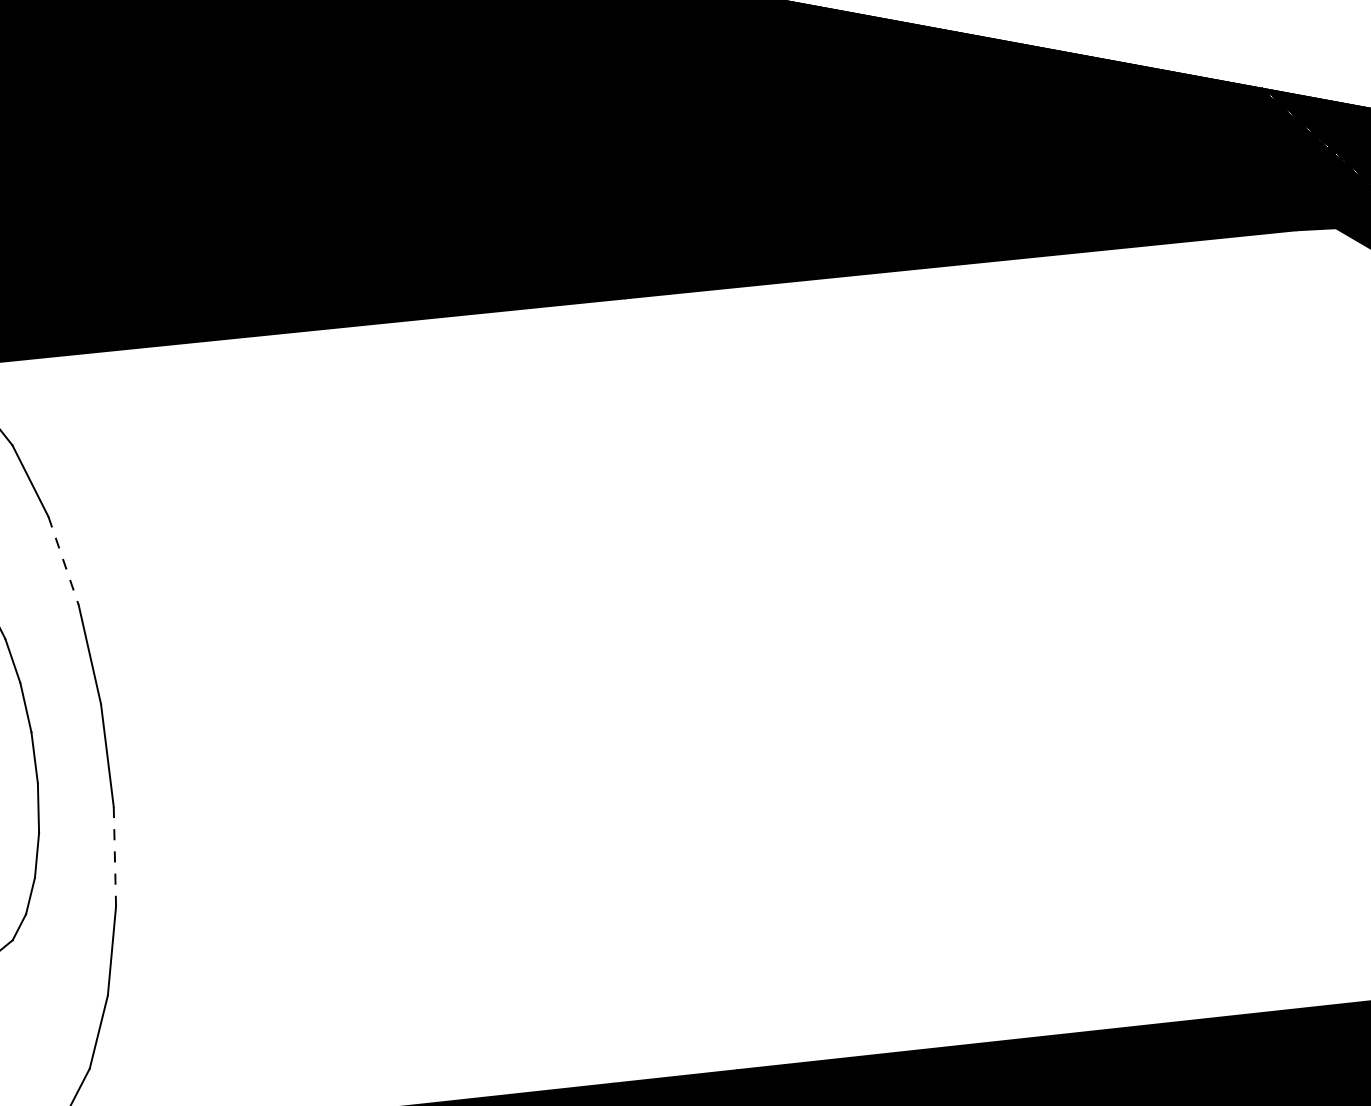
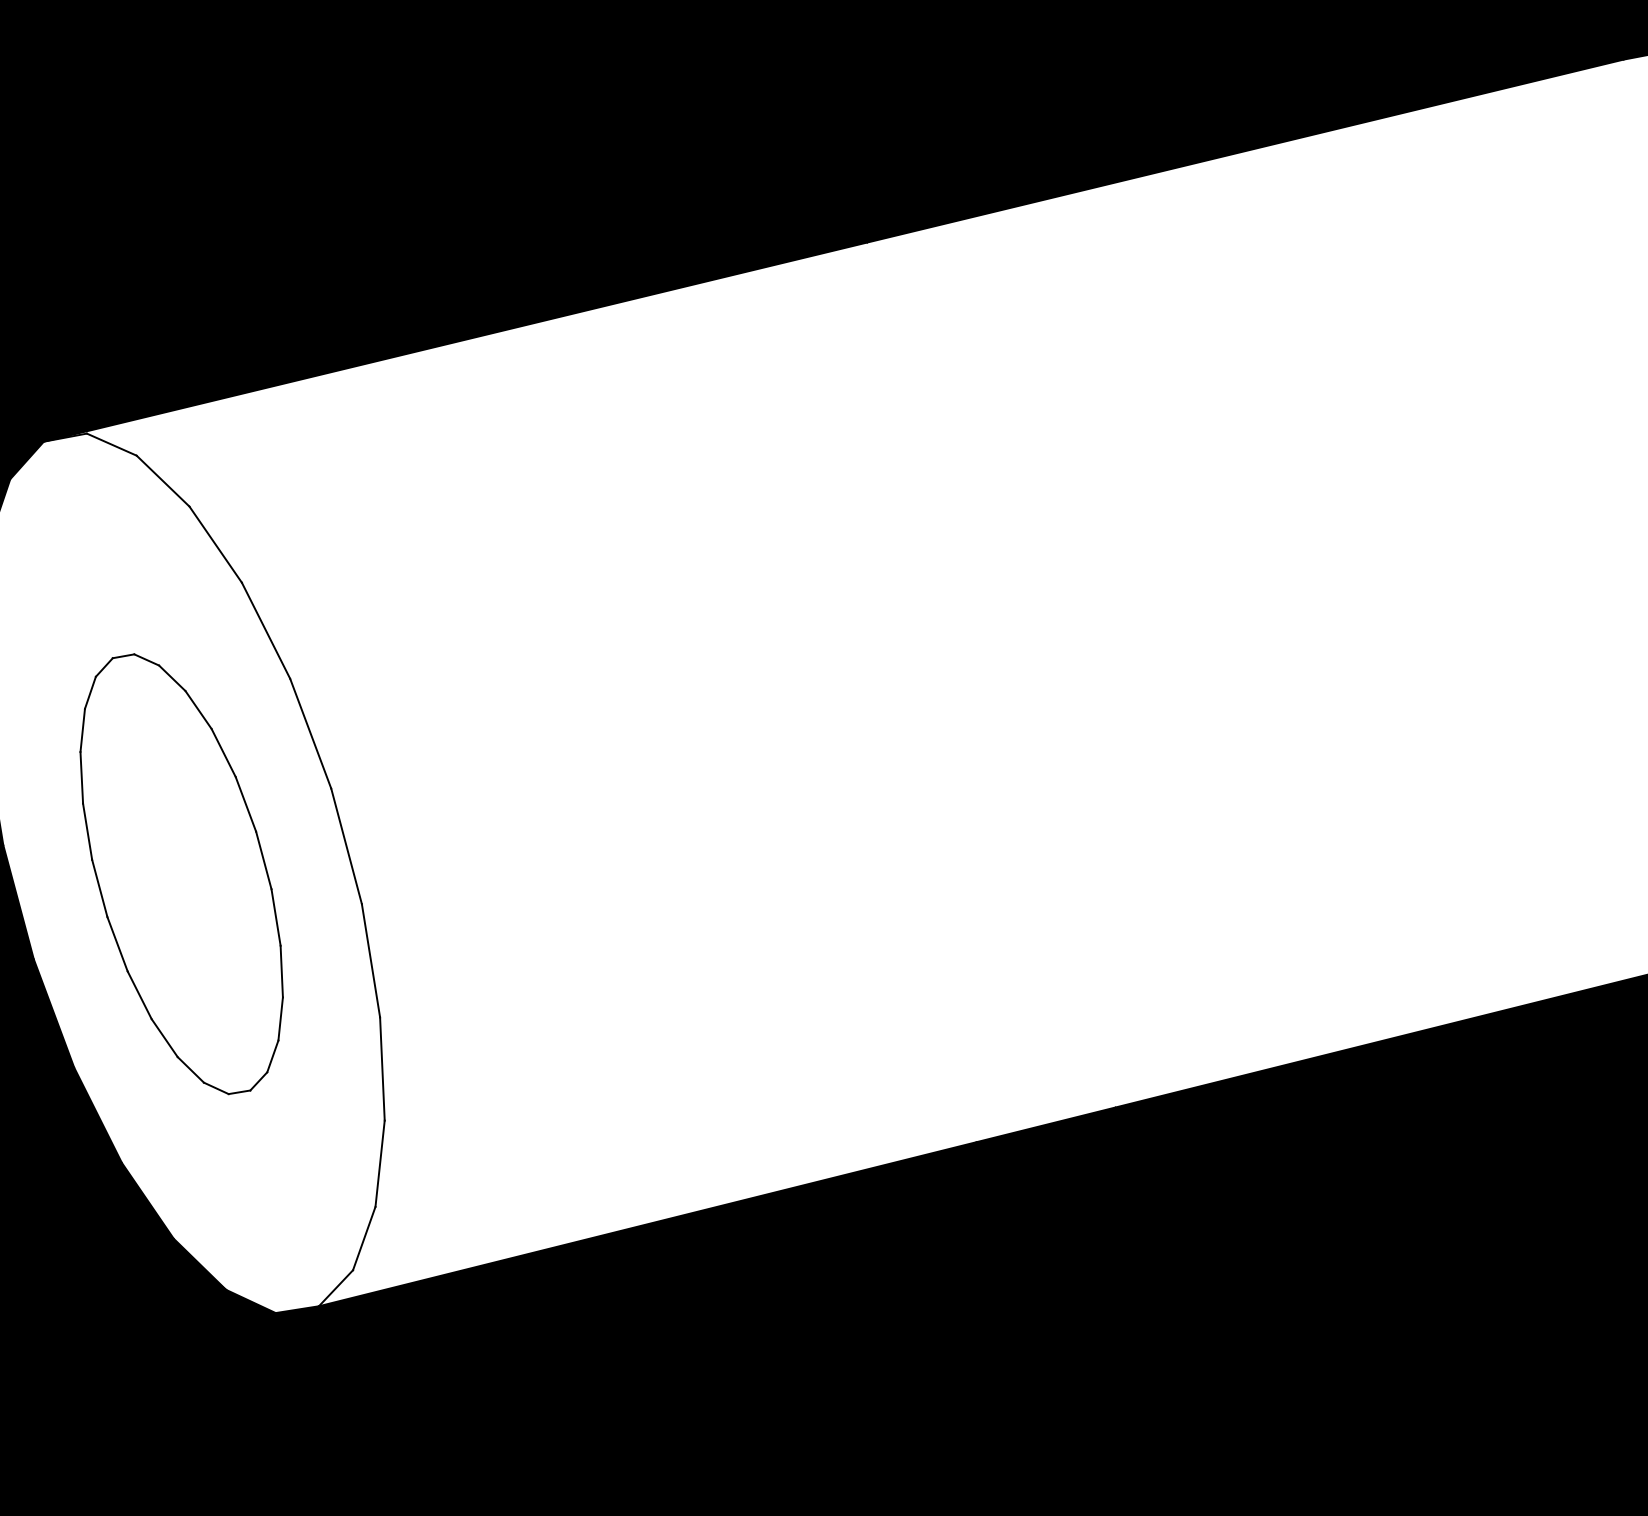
line: (64, 560) -> (266, 630), dashed -> solid
line: (115, 857) -> (371, 961), dashed -> solid

